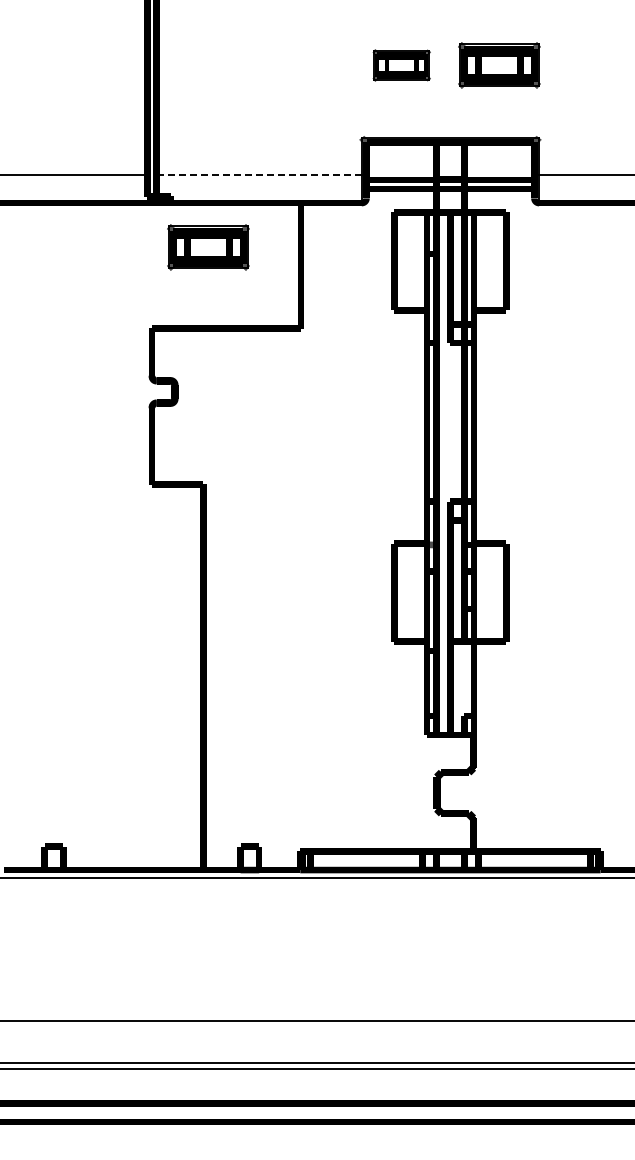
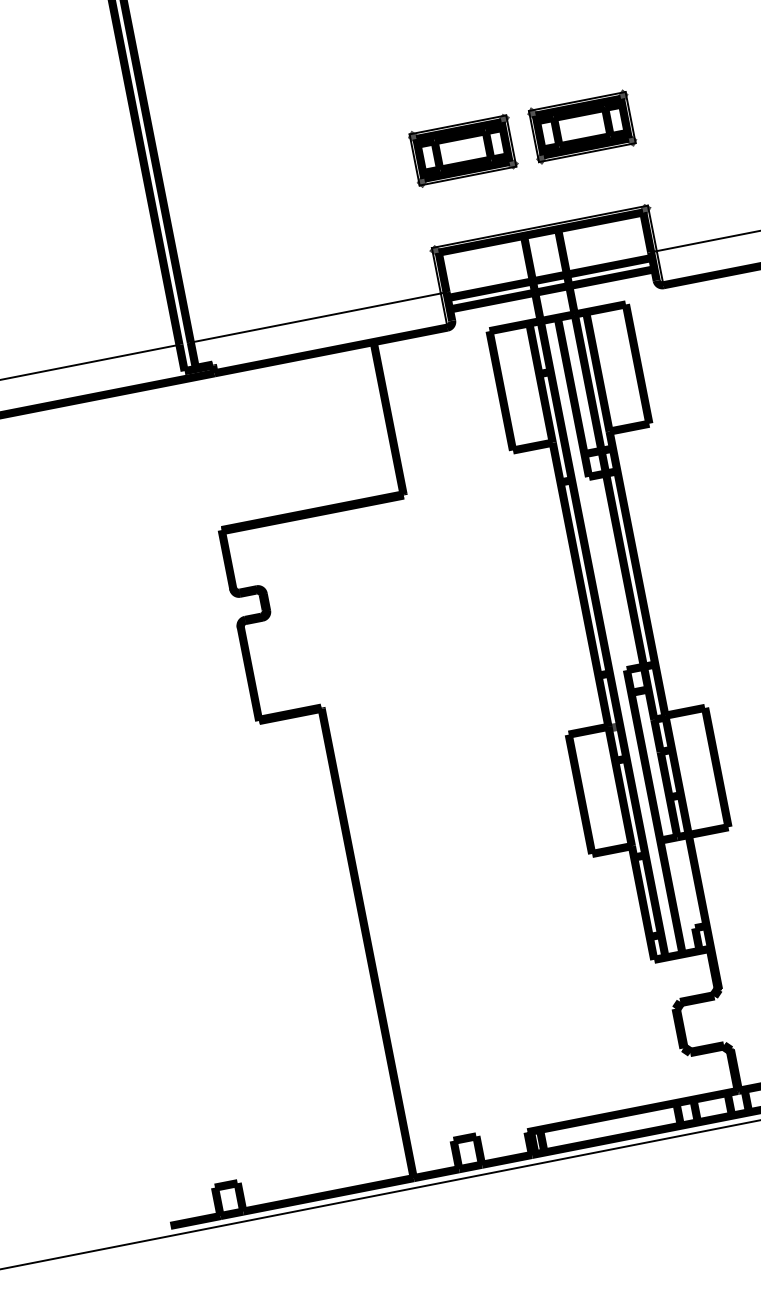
part: (401, 65) -> (462, 150), size x1.43
line: (259, 175) -> (316, 318), dashed -> solid
part: (208, 247) -> (271, 418), removed

